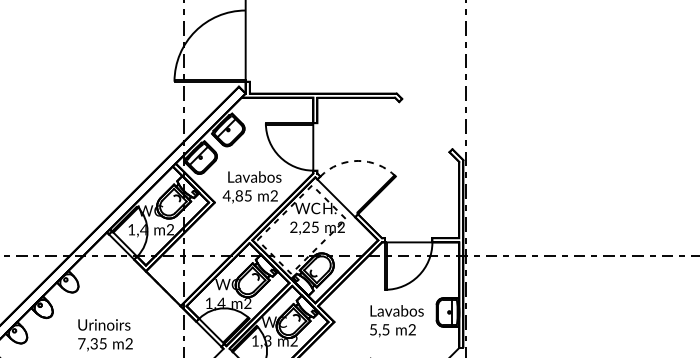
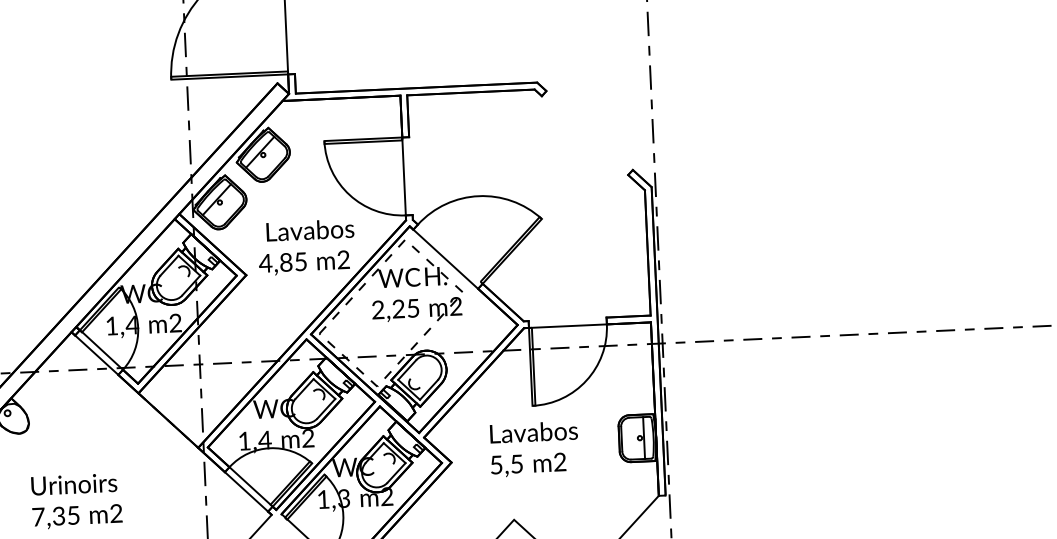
arc: (358, 160) -> (479, 195), dashed -> solid
text: (396, 321) -> (533, 449), moved

